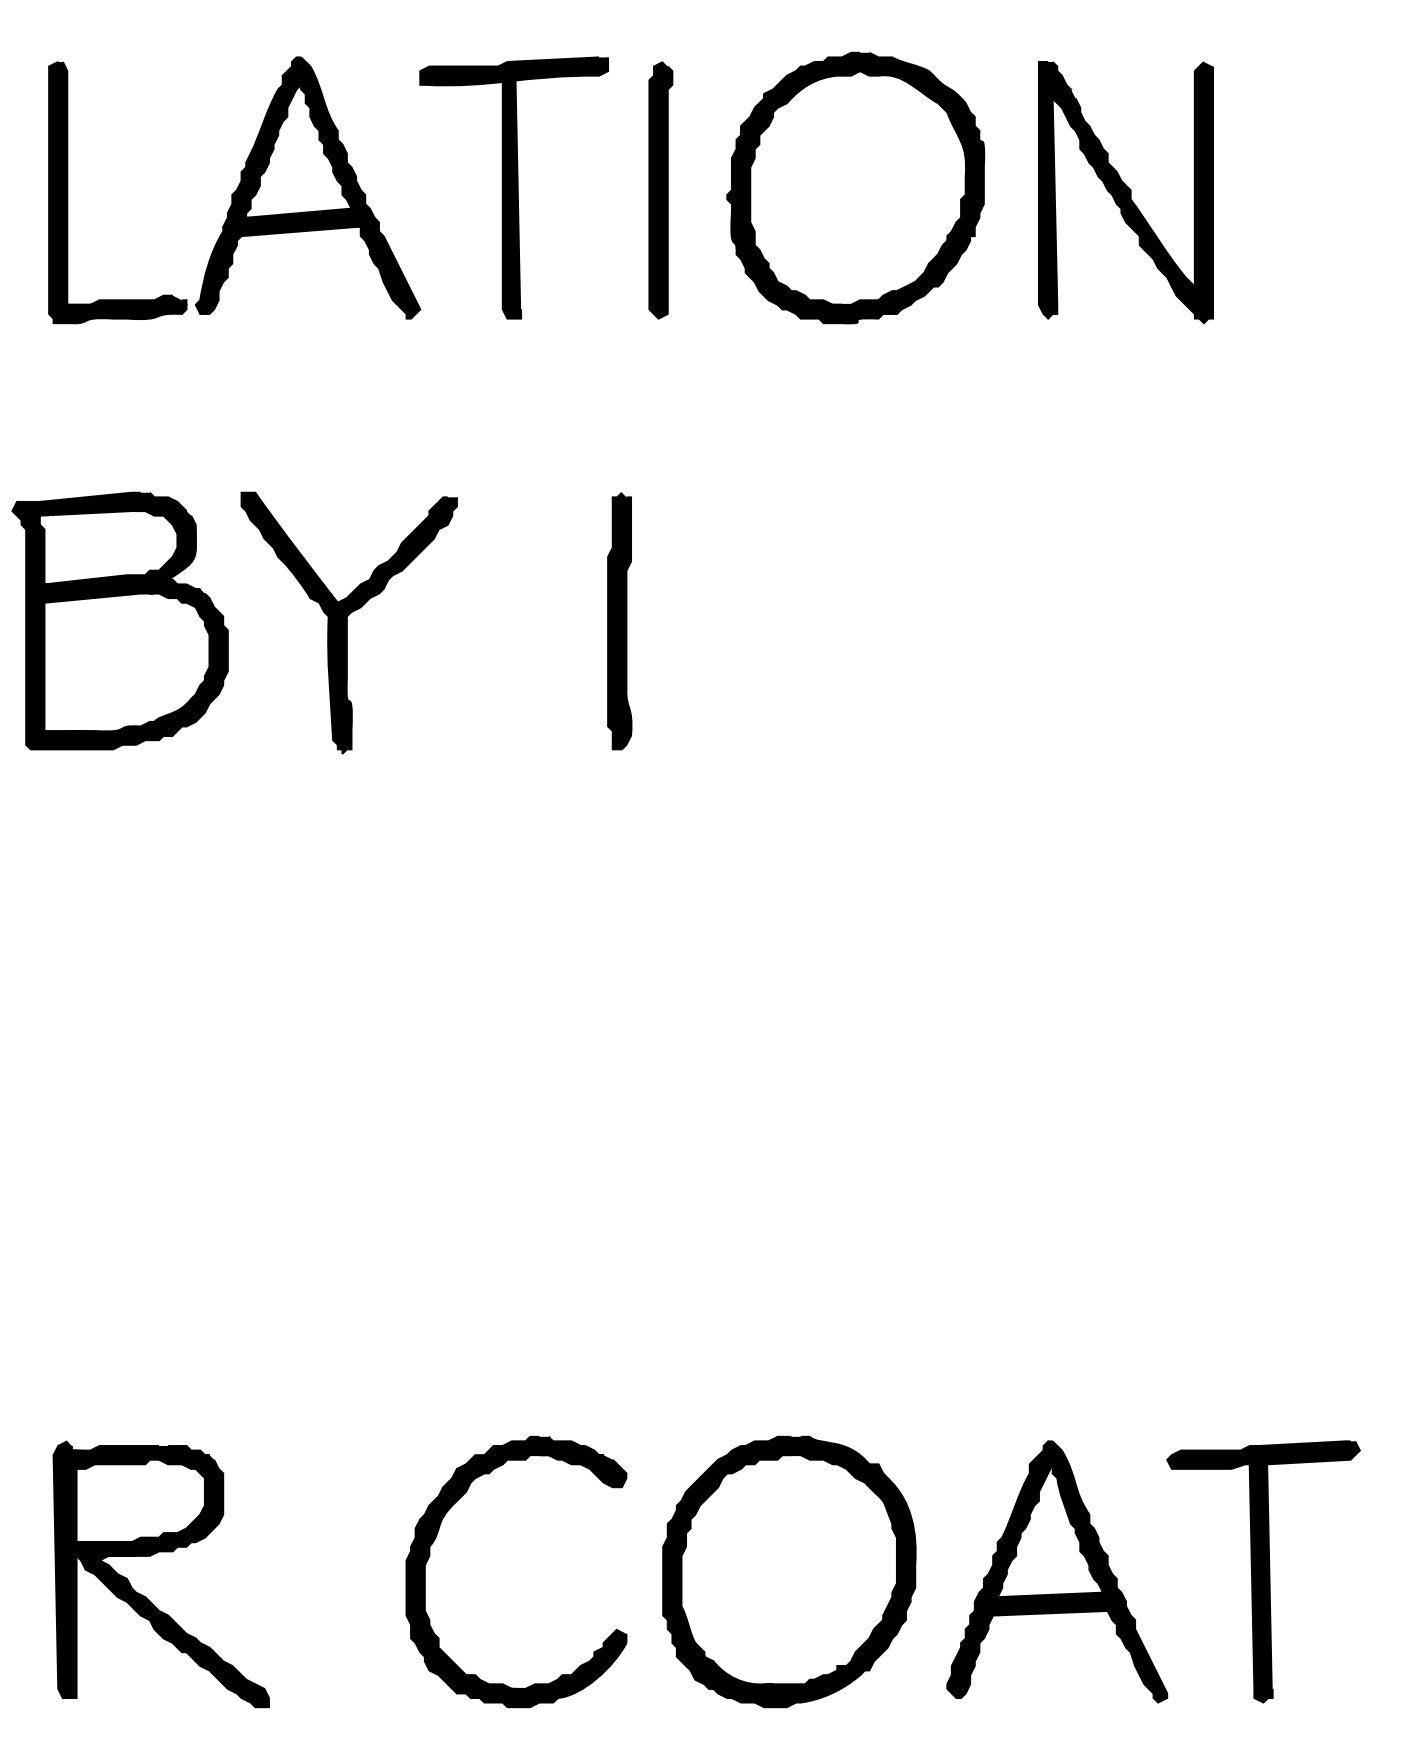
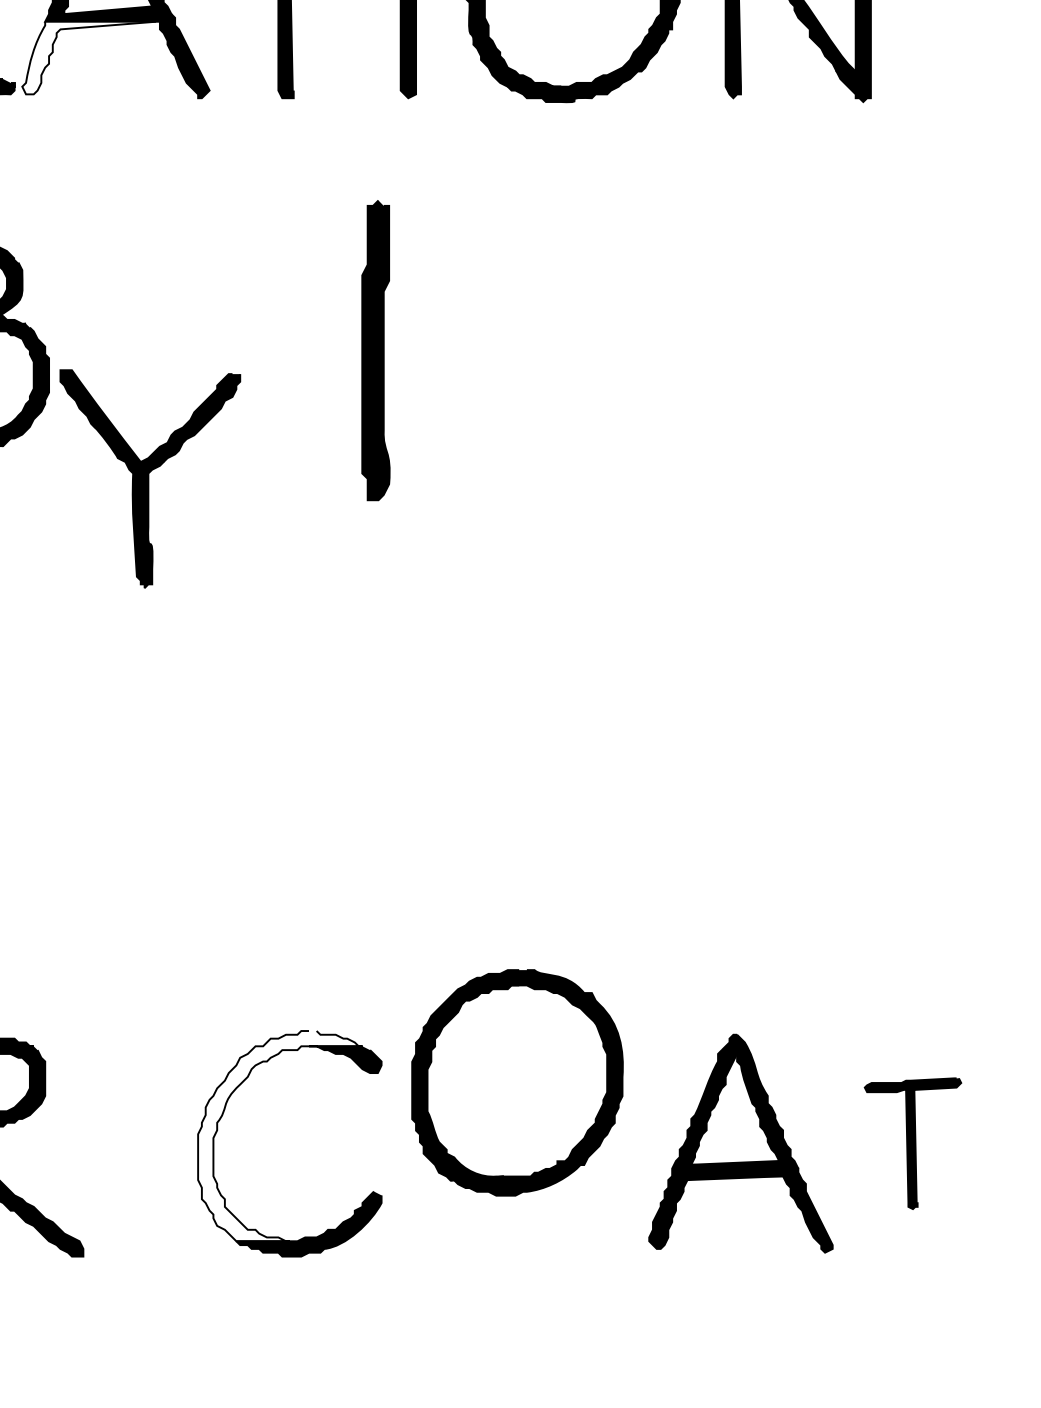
fill: (275, 270) -> (88, 58), removed
part: (619, 621) -> (375, 350), size x1.4
part: (348, 622) -> (149, 478), moved
fill: (504, 1562) -> (279, 1135), removed
part: (789, 1571) -> (517, 1082), moved
part: (1263, 1571) -> (913, 1143), size x0.6

